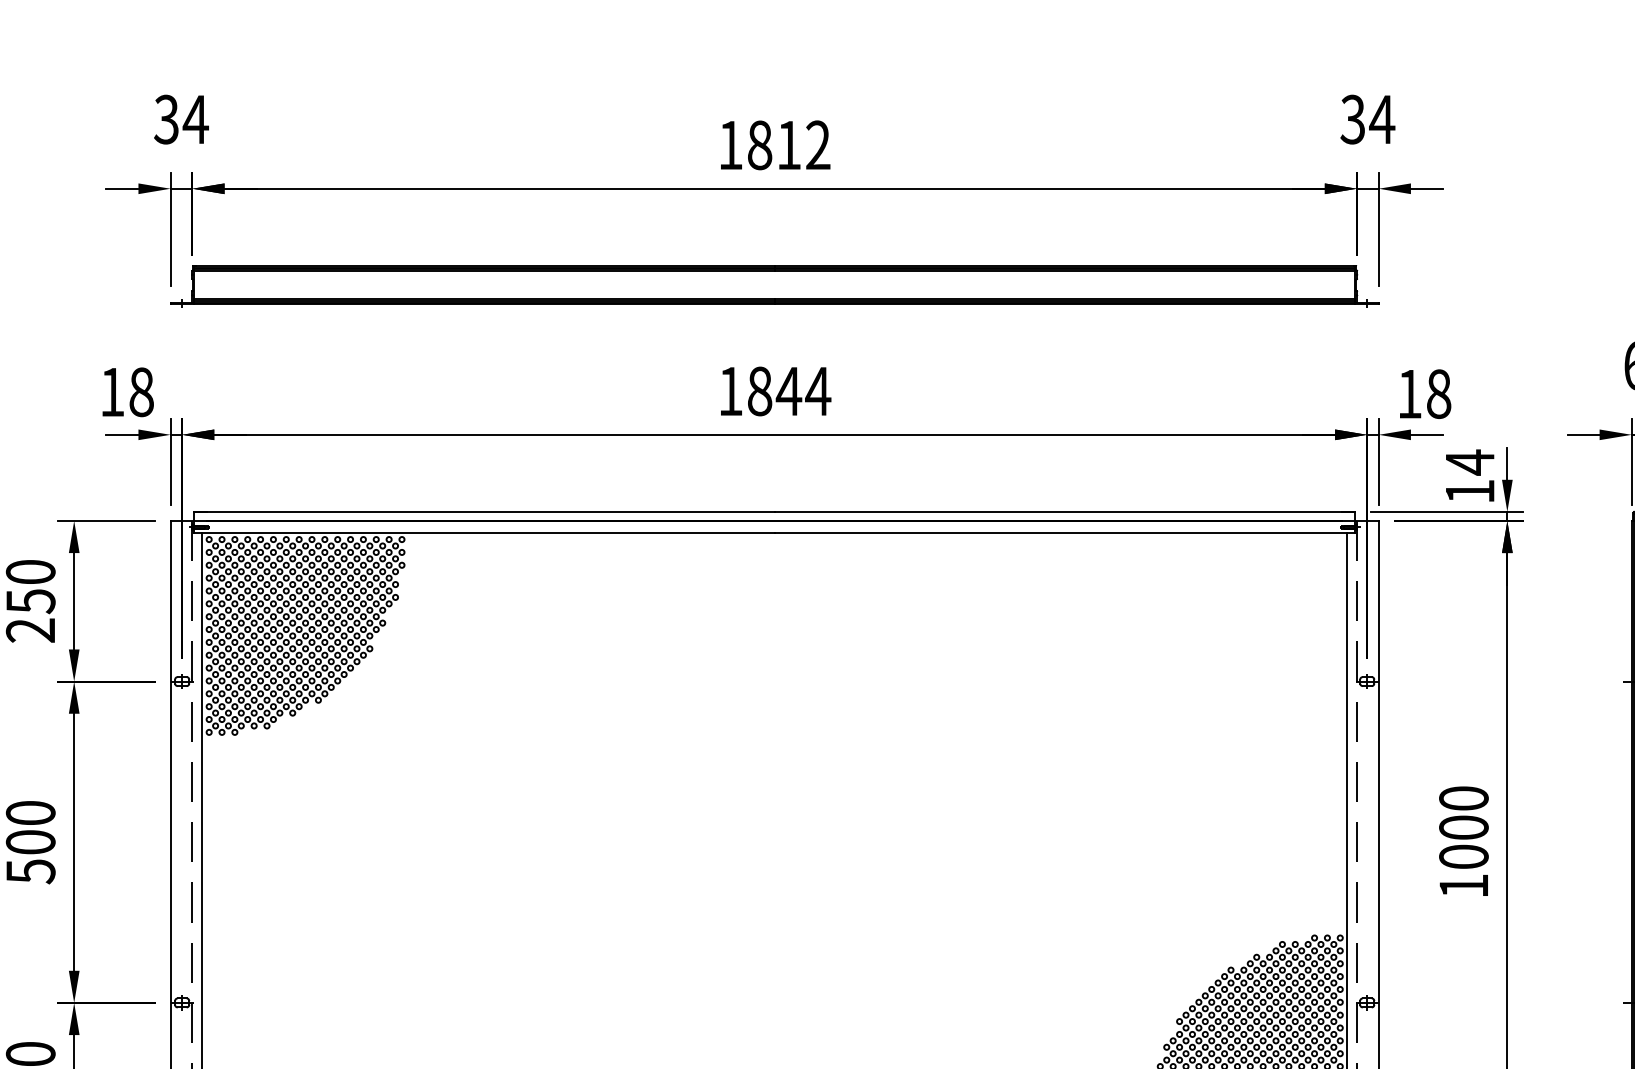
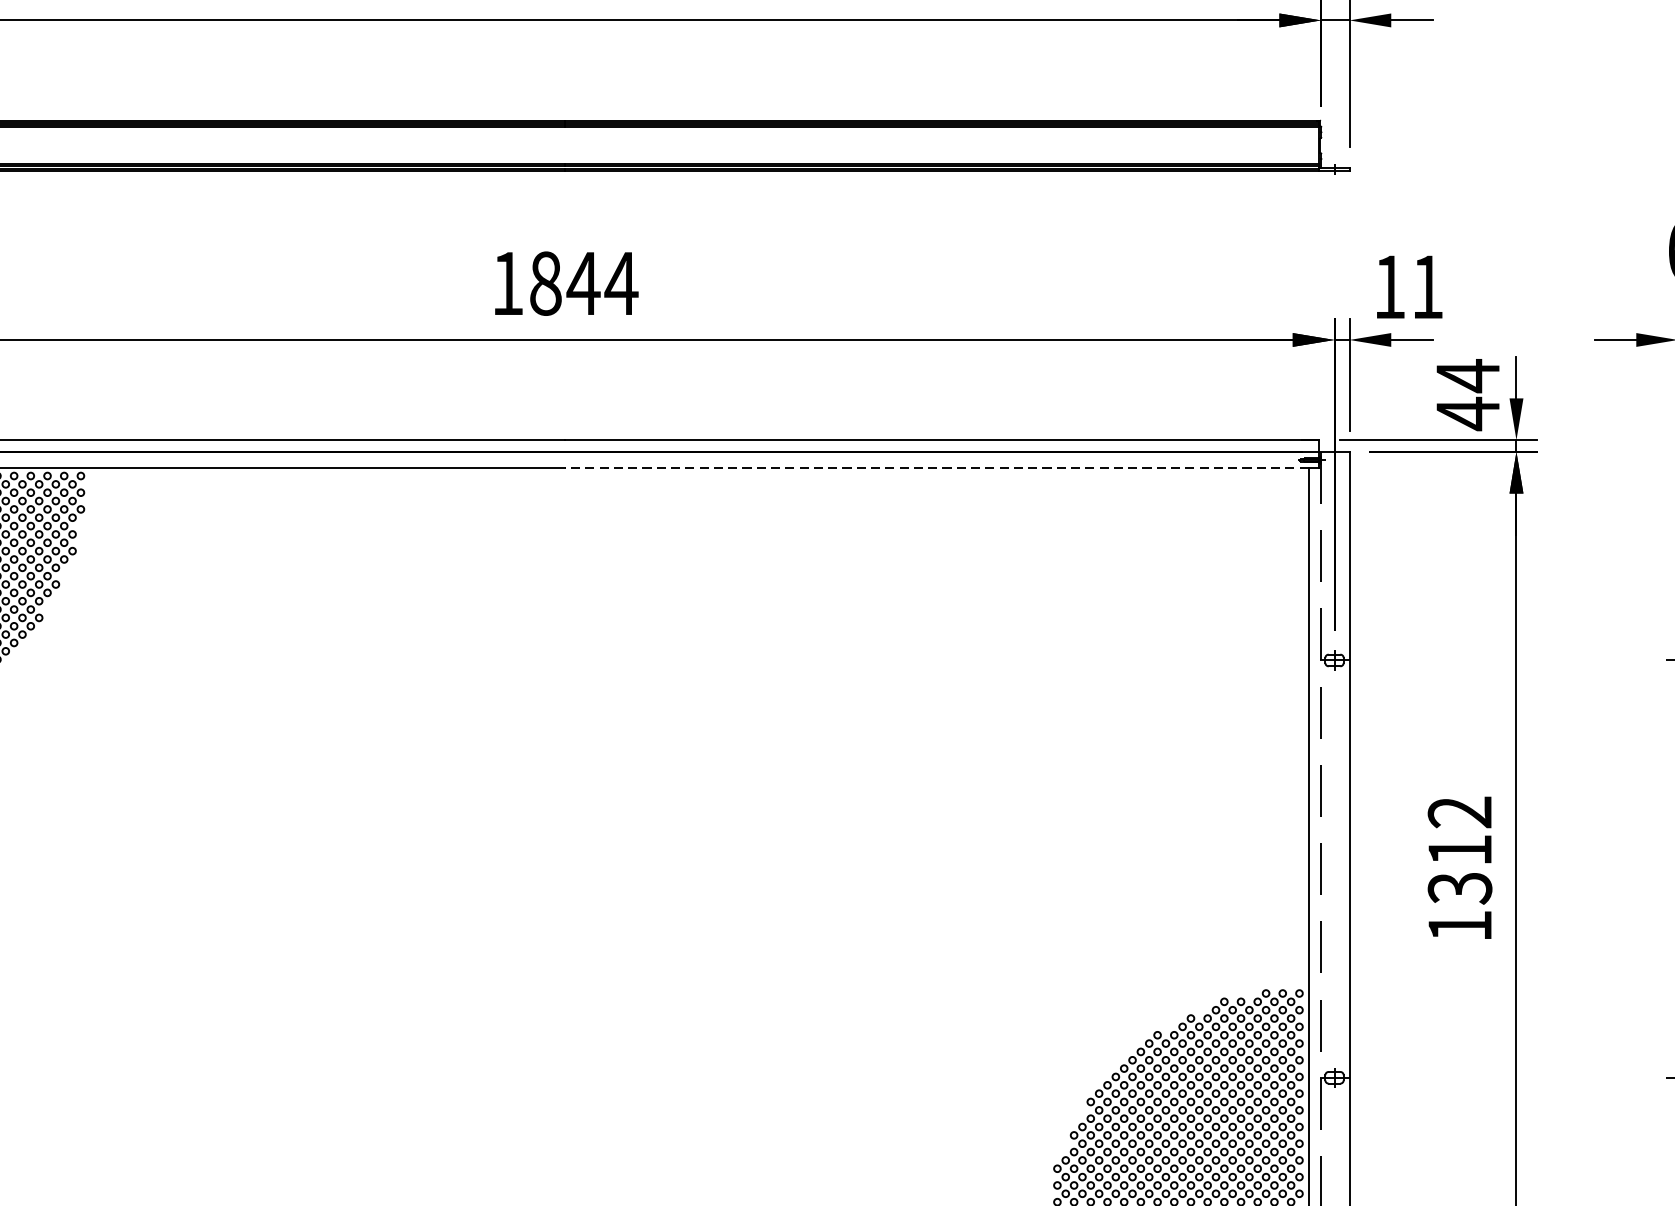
text: (1439, 393) -> (1428, 286), 18 -> 11
text: (1470, 491) -> (1468, 413), 14 -> 44
line: (1060, 533) -> (936, 468), solid -> dashed
text: (1463, 827) -> (1459, 849), 1000 -> 1312

